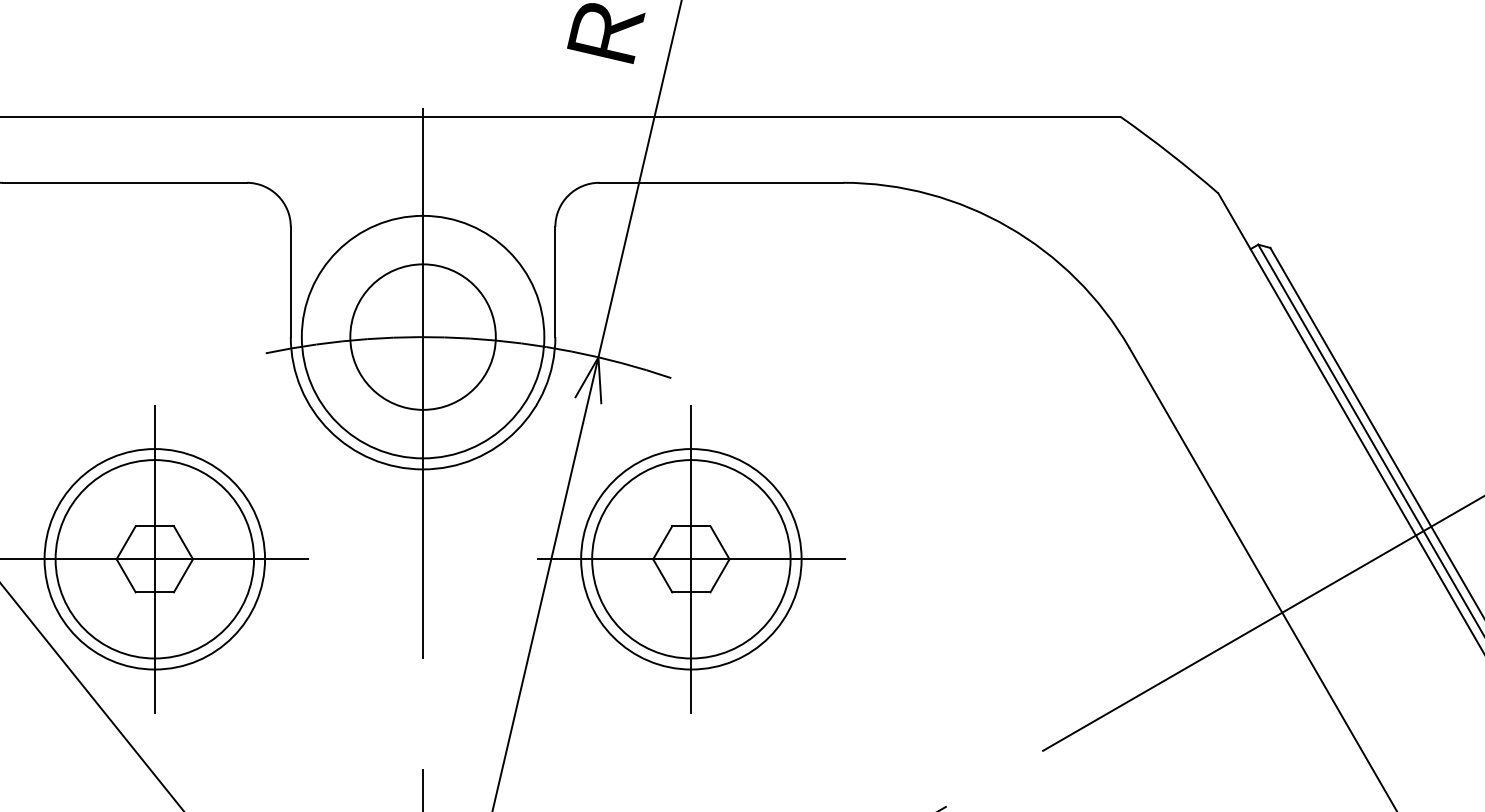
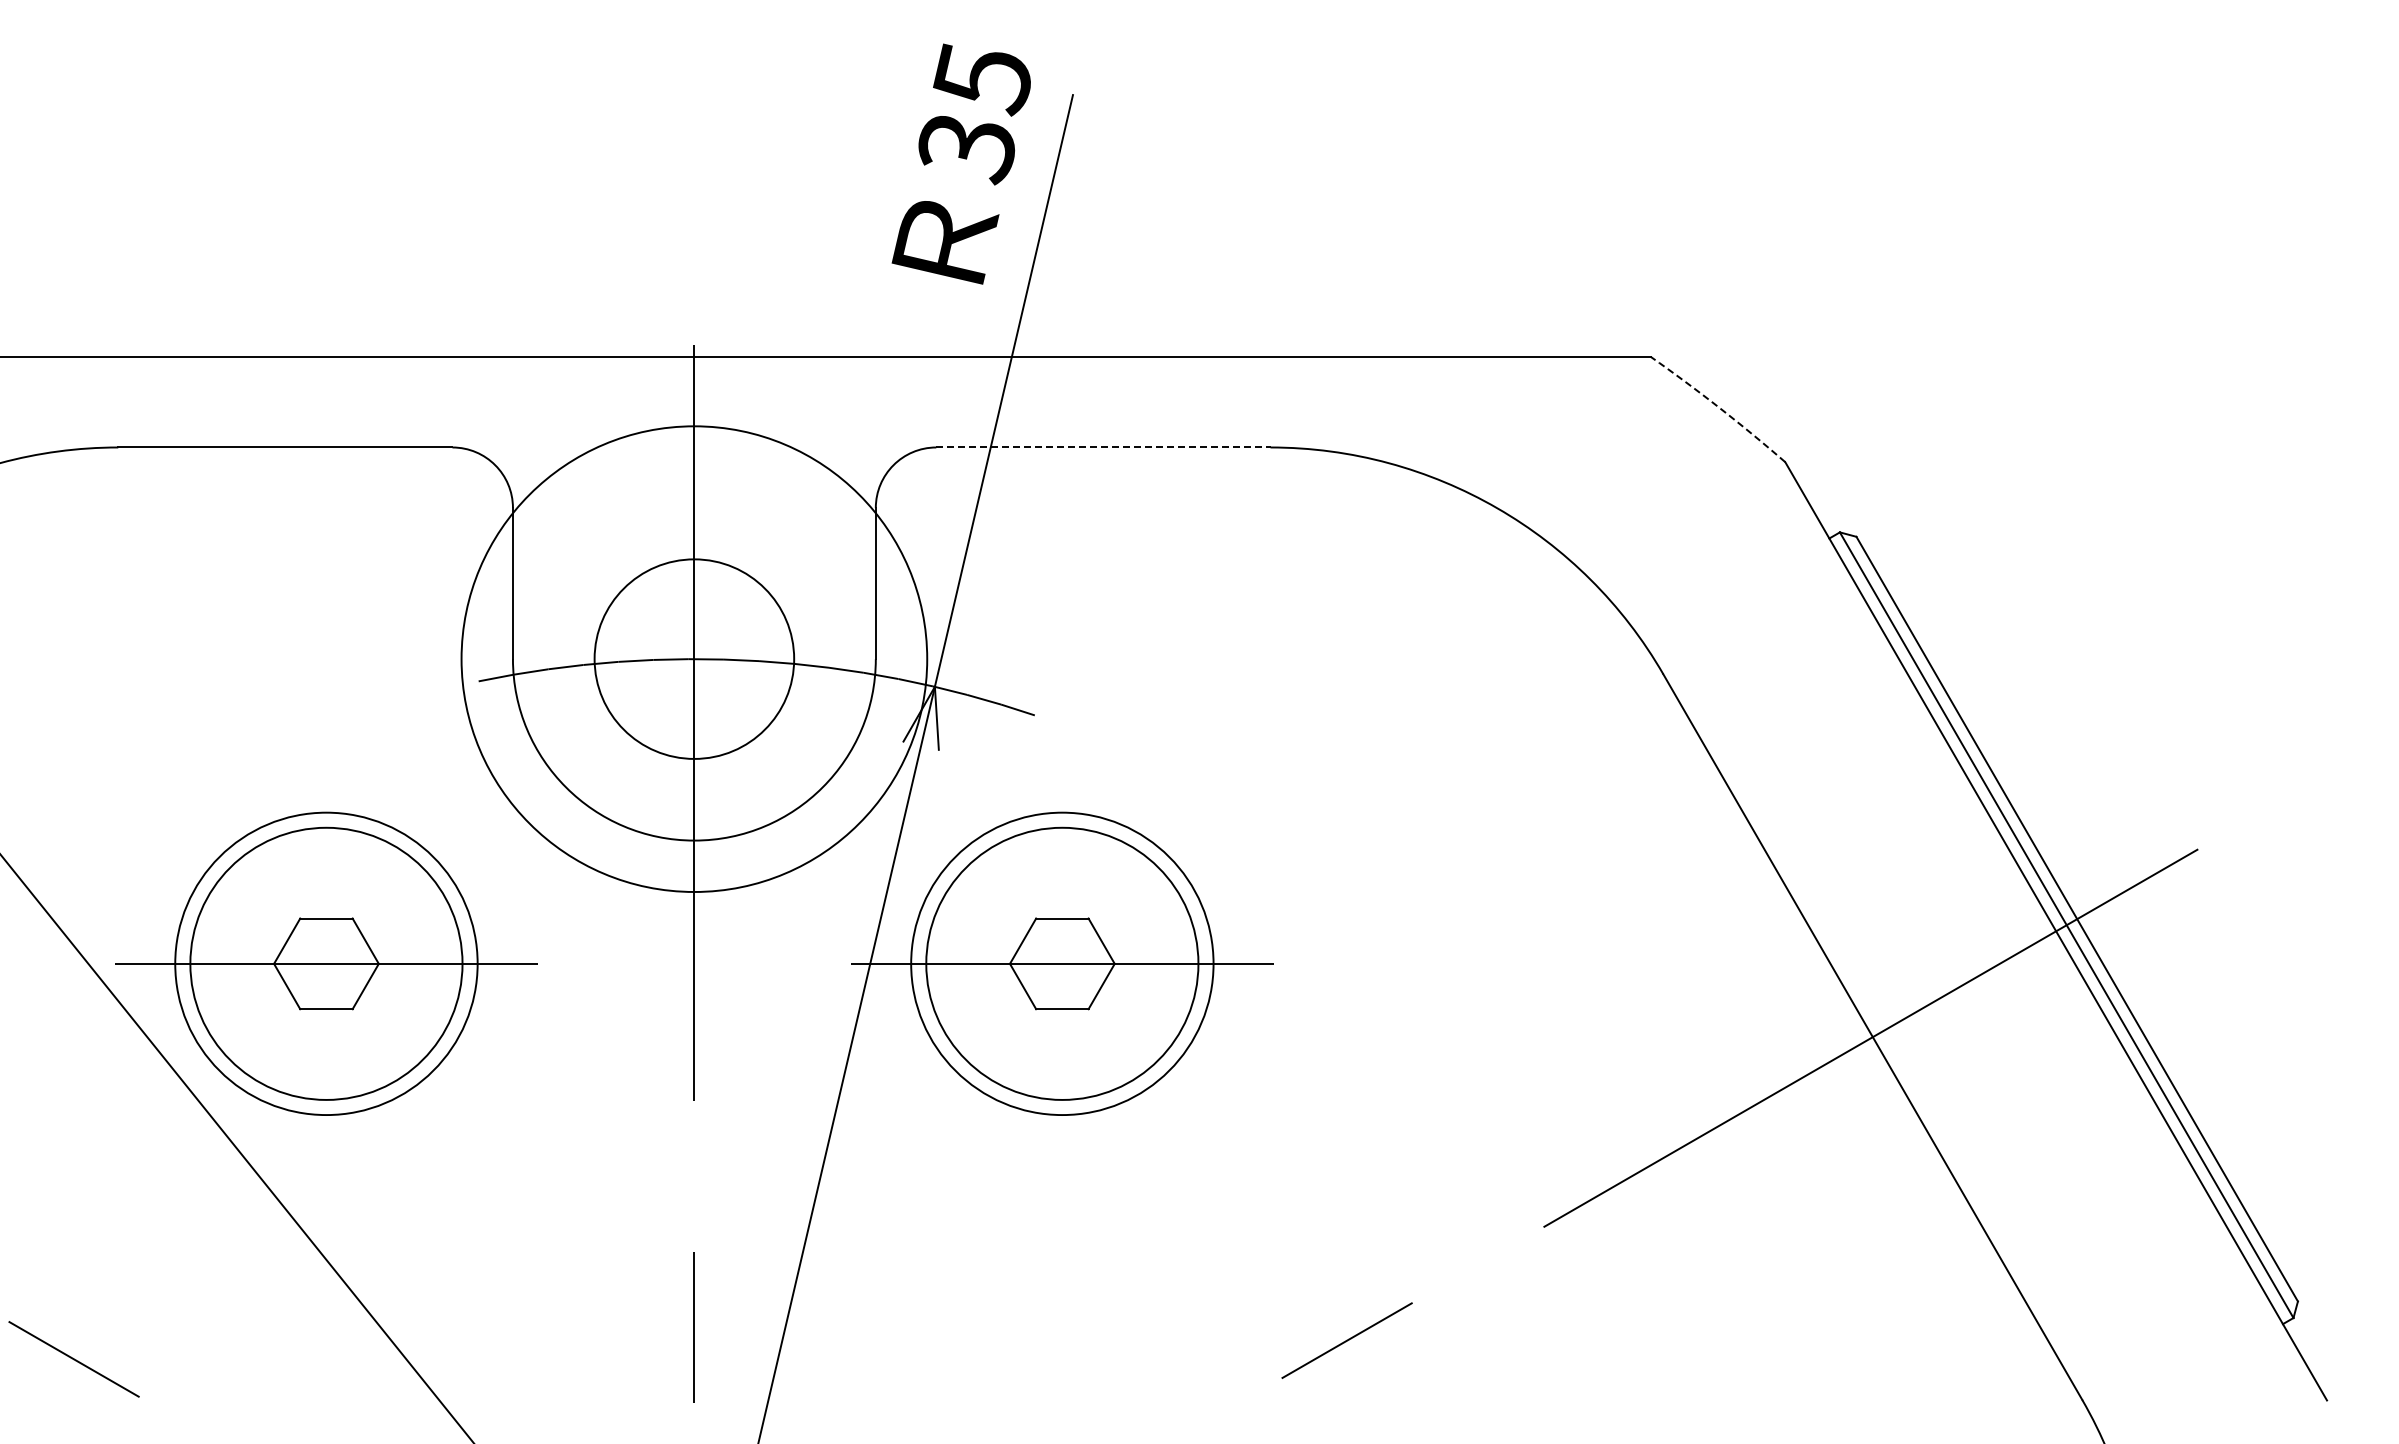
arc: (1170, 153) -> (1719, 407), solid -> dashed
line: (721, 182) -> (1103, 447), solid -> dashed
circle: (423, 336) -> (694, 658), size x1.4
line: (154, 559) -> (326, 963), removed
line: (691, 559) -> (1062, 963), removed

